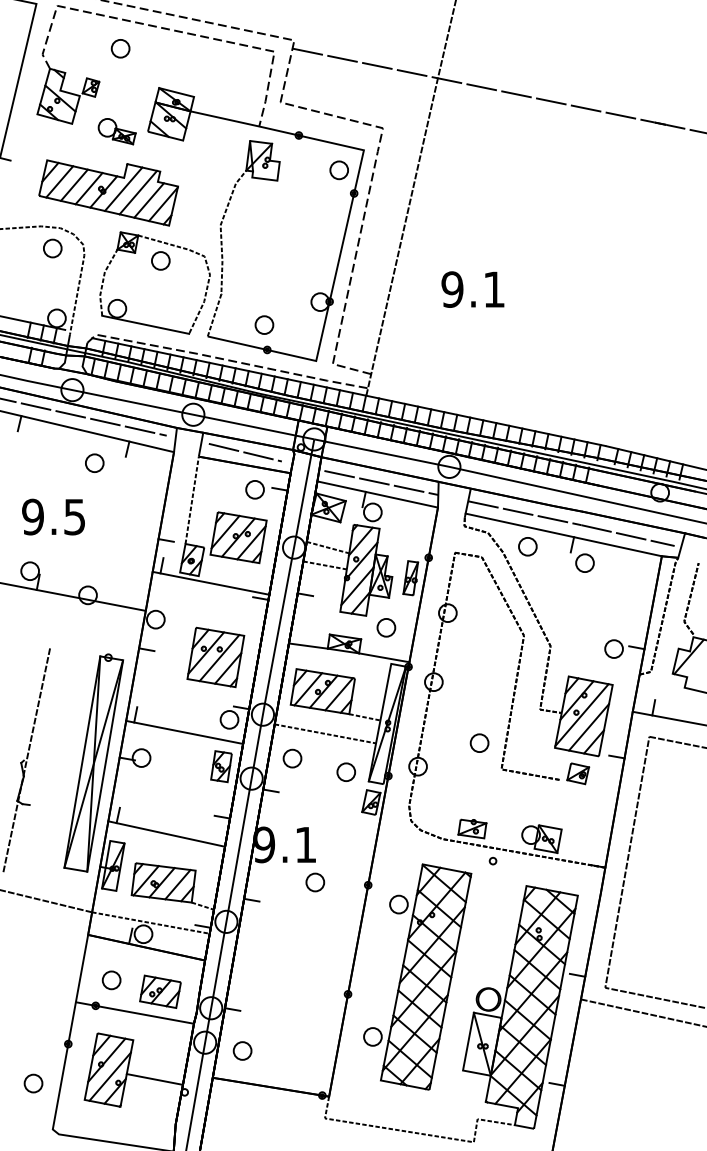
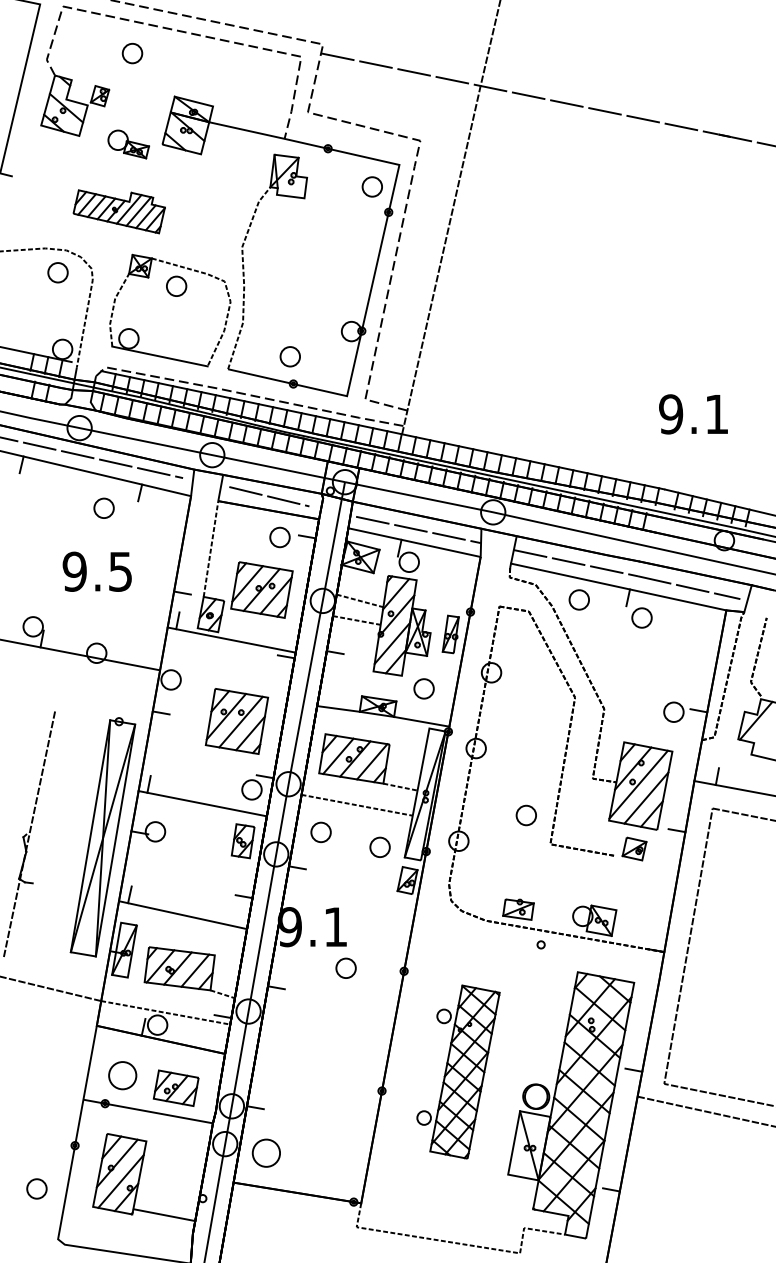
part: (108, 192) -> (119, 211), size x0.6
text: (472, 289) -> (693, 414), moved
text: (53, 516) -> (97, 571), moved
part: (417, 976) -> (458, 1071), size x0.7
part: (111, 980) -> (122, 1075), size x1.4
part: (242, 1050) -> (266, 1152), size x1.4
line: (154, 1079) -> (164, 1215), moved

